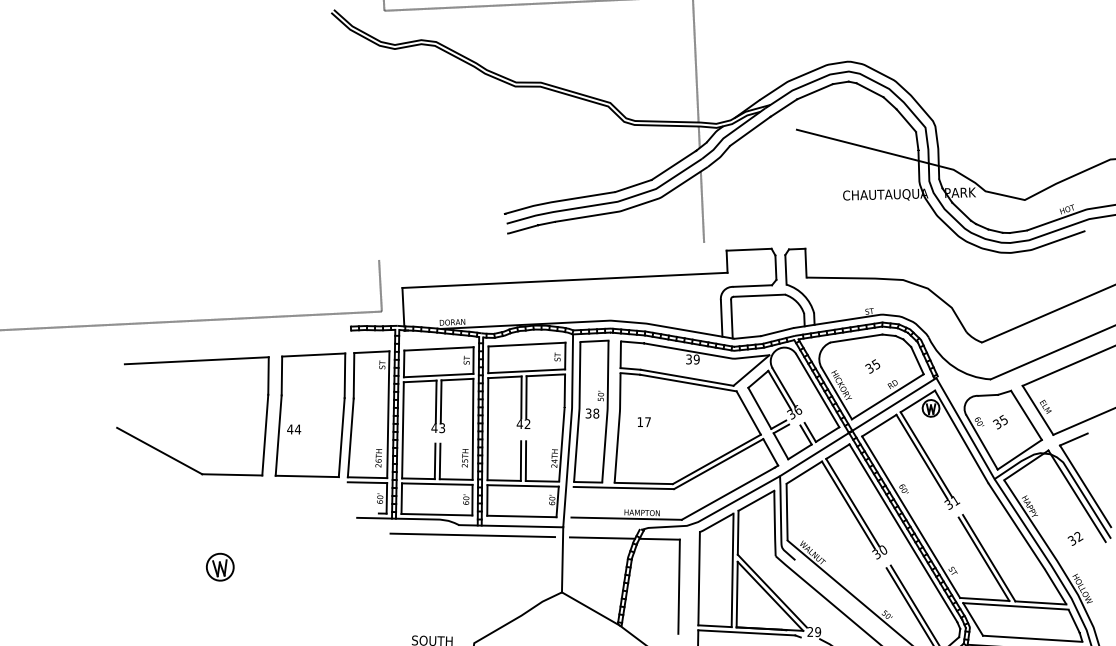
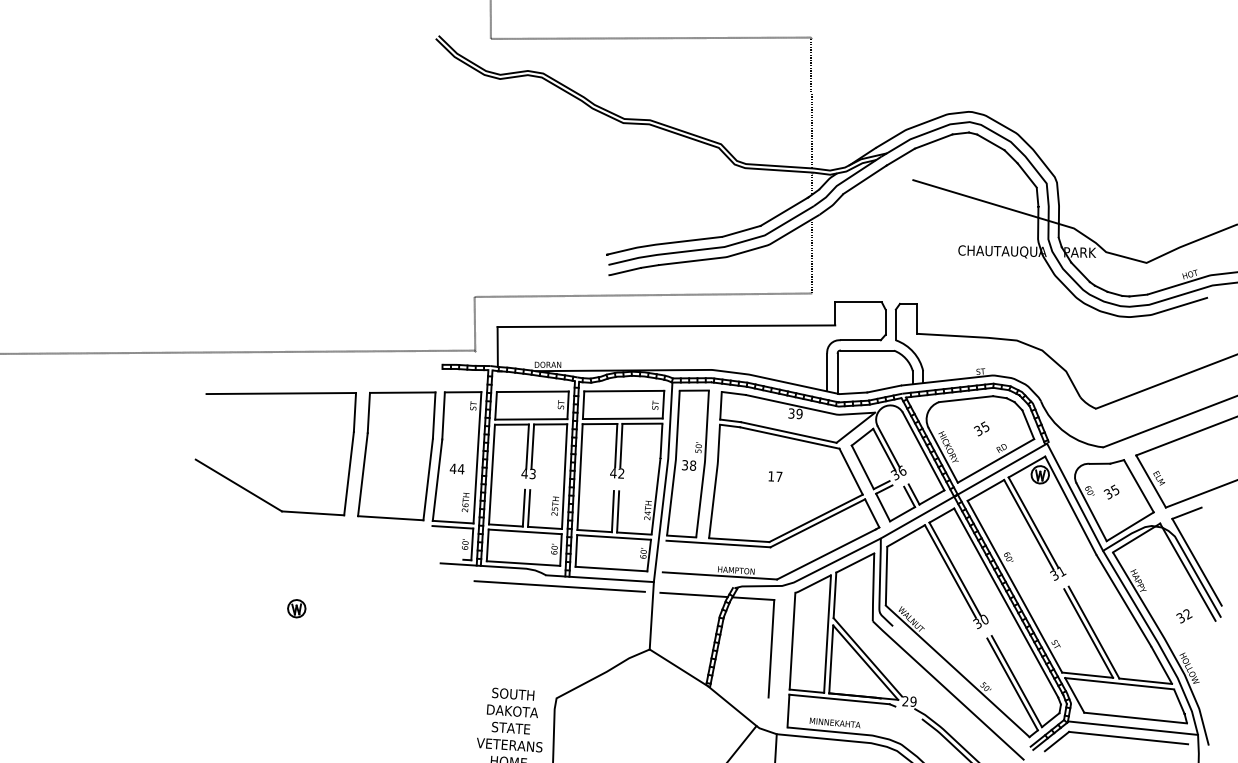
line: (541, 250) -> (643, 294), added
text: (644, 422) -> (775, 476), moved
text: (293, 429) -> (456, 468), moved
part: (220, 567) -> (296, 608), size x0.62

